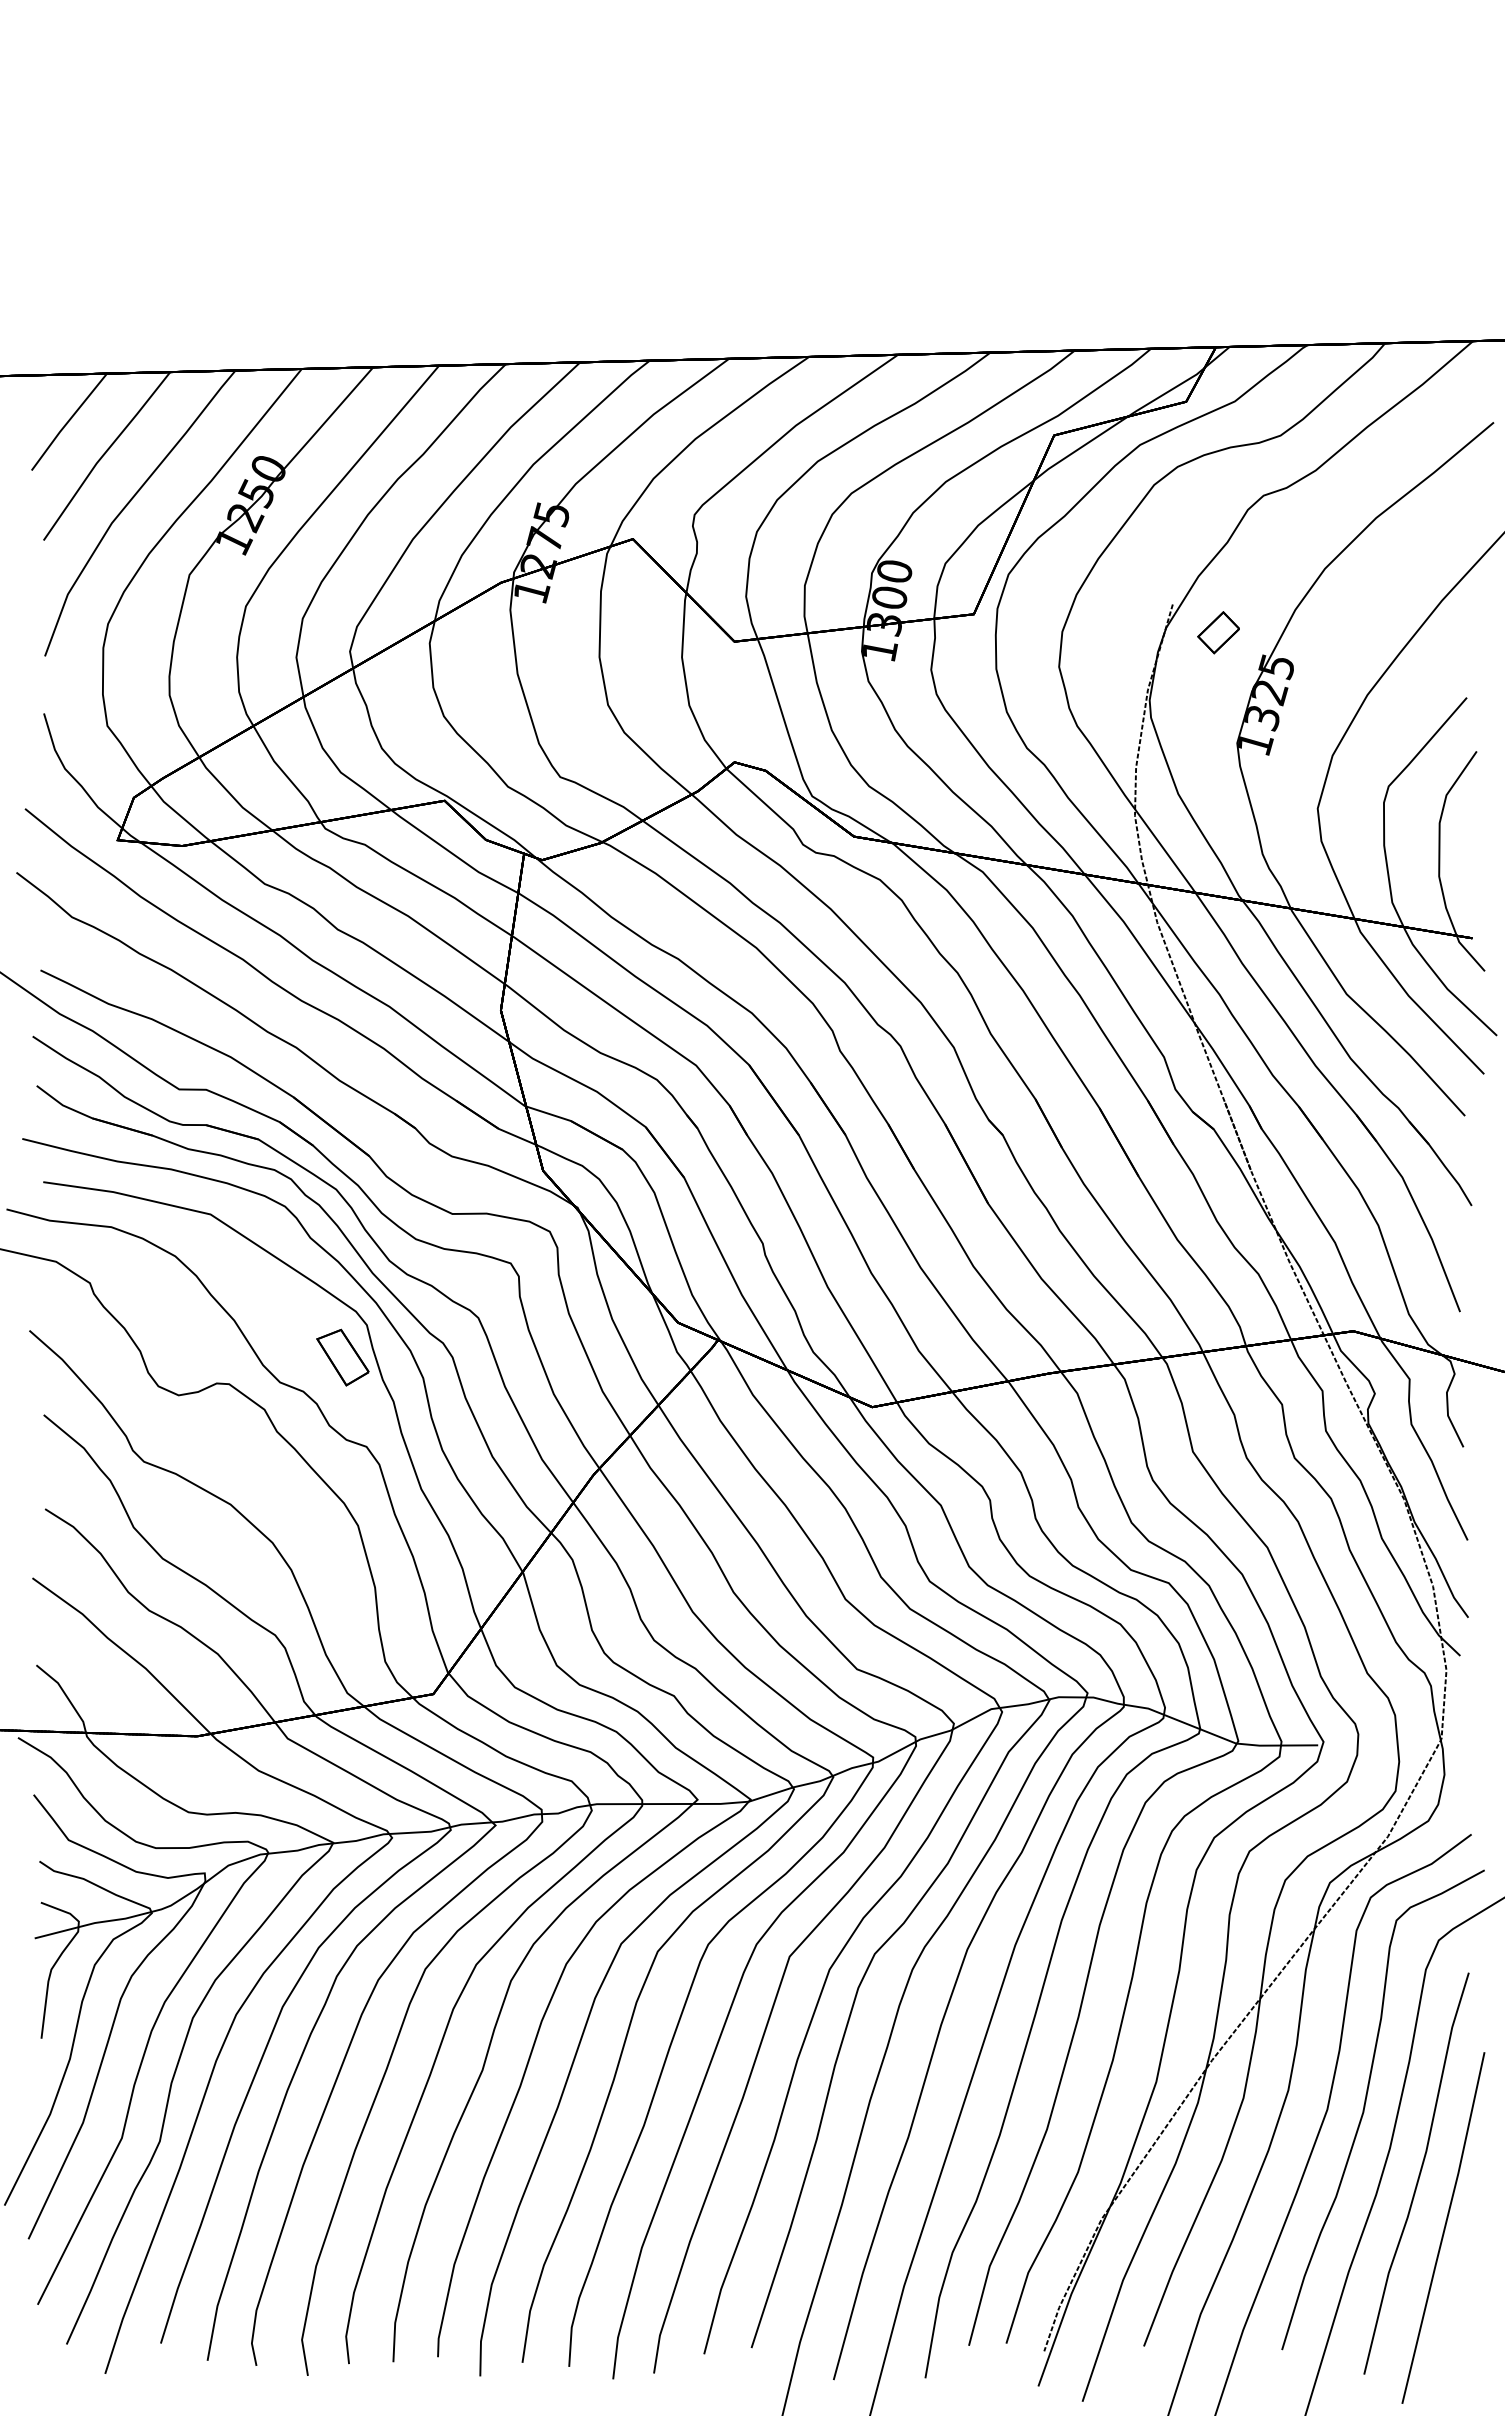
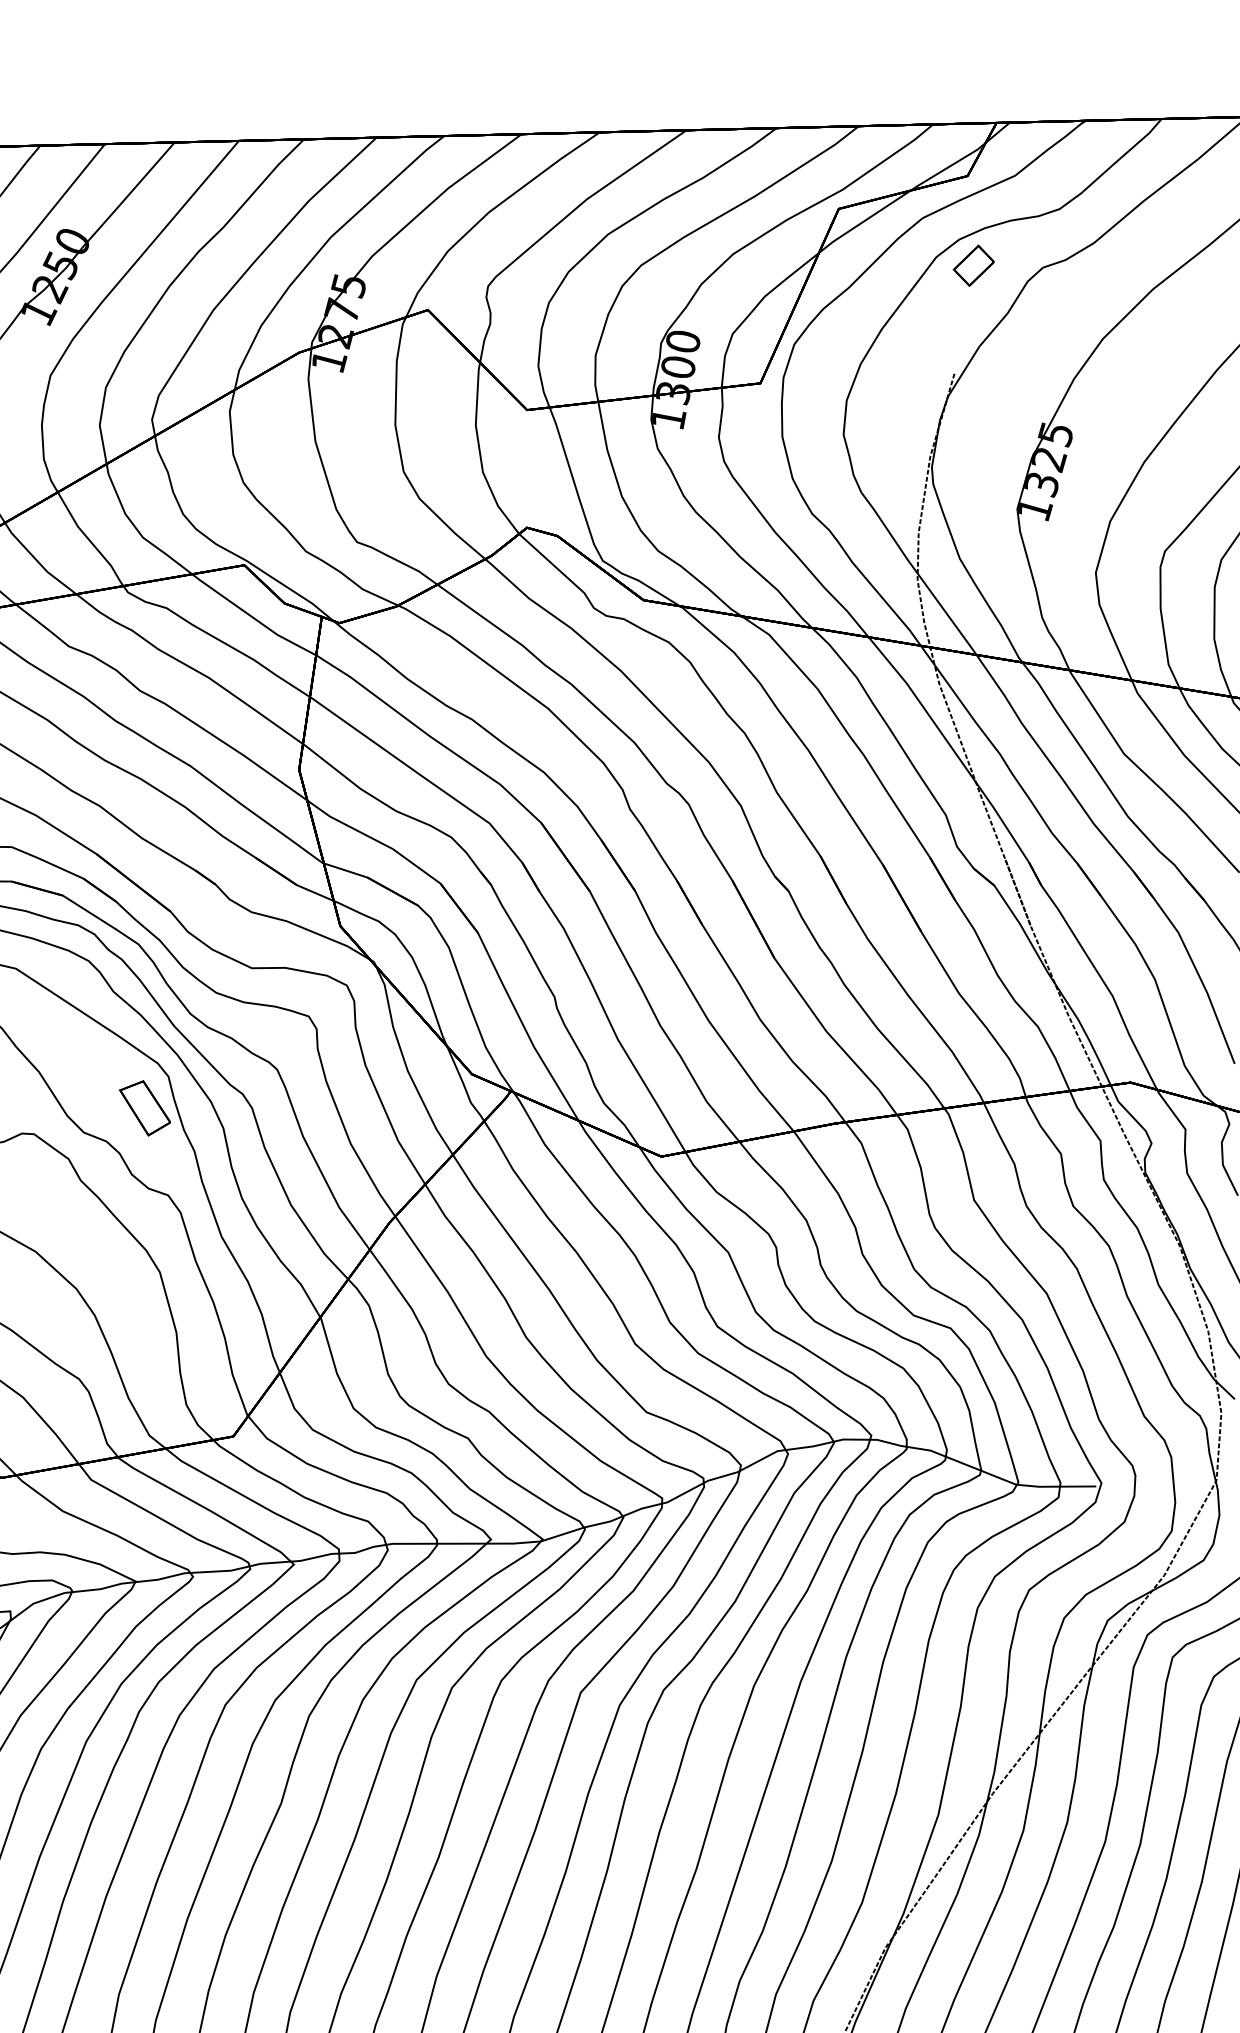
part: (1218, 632) -> (973, 265), moved

